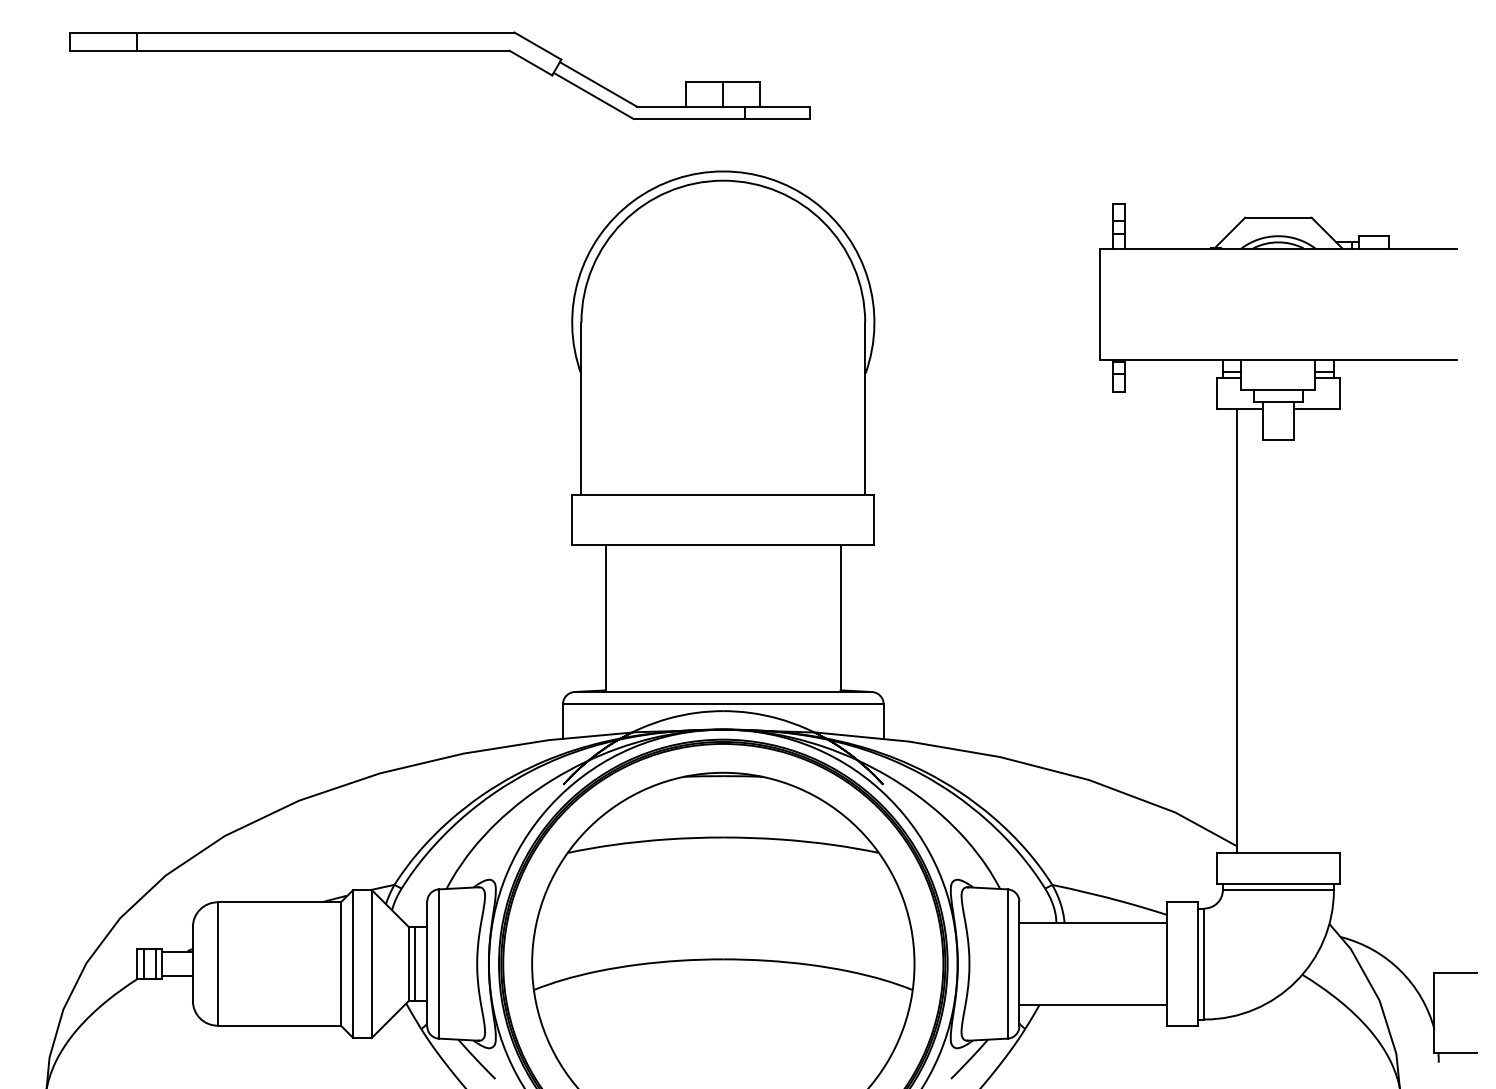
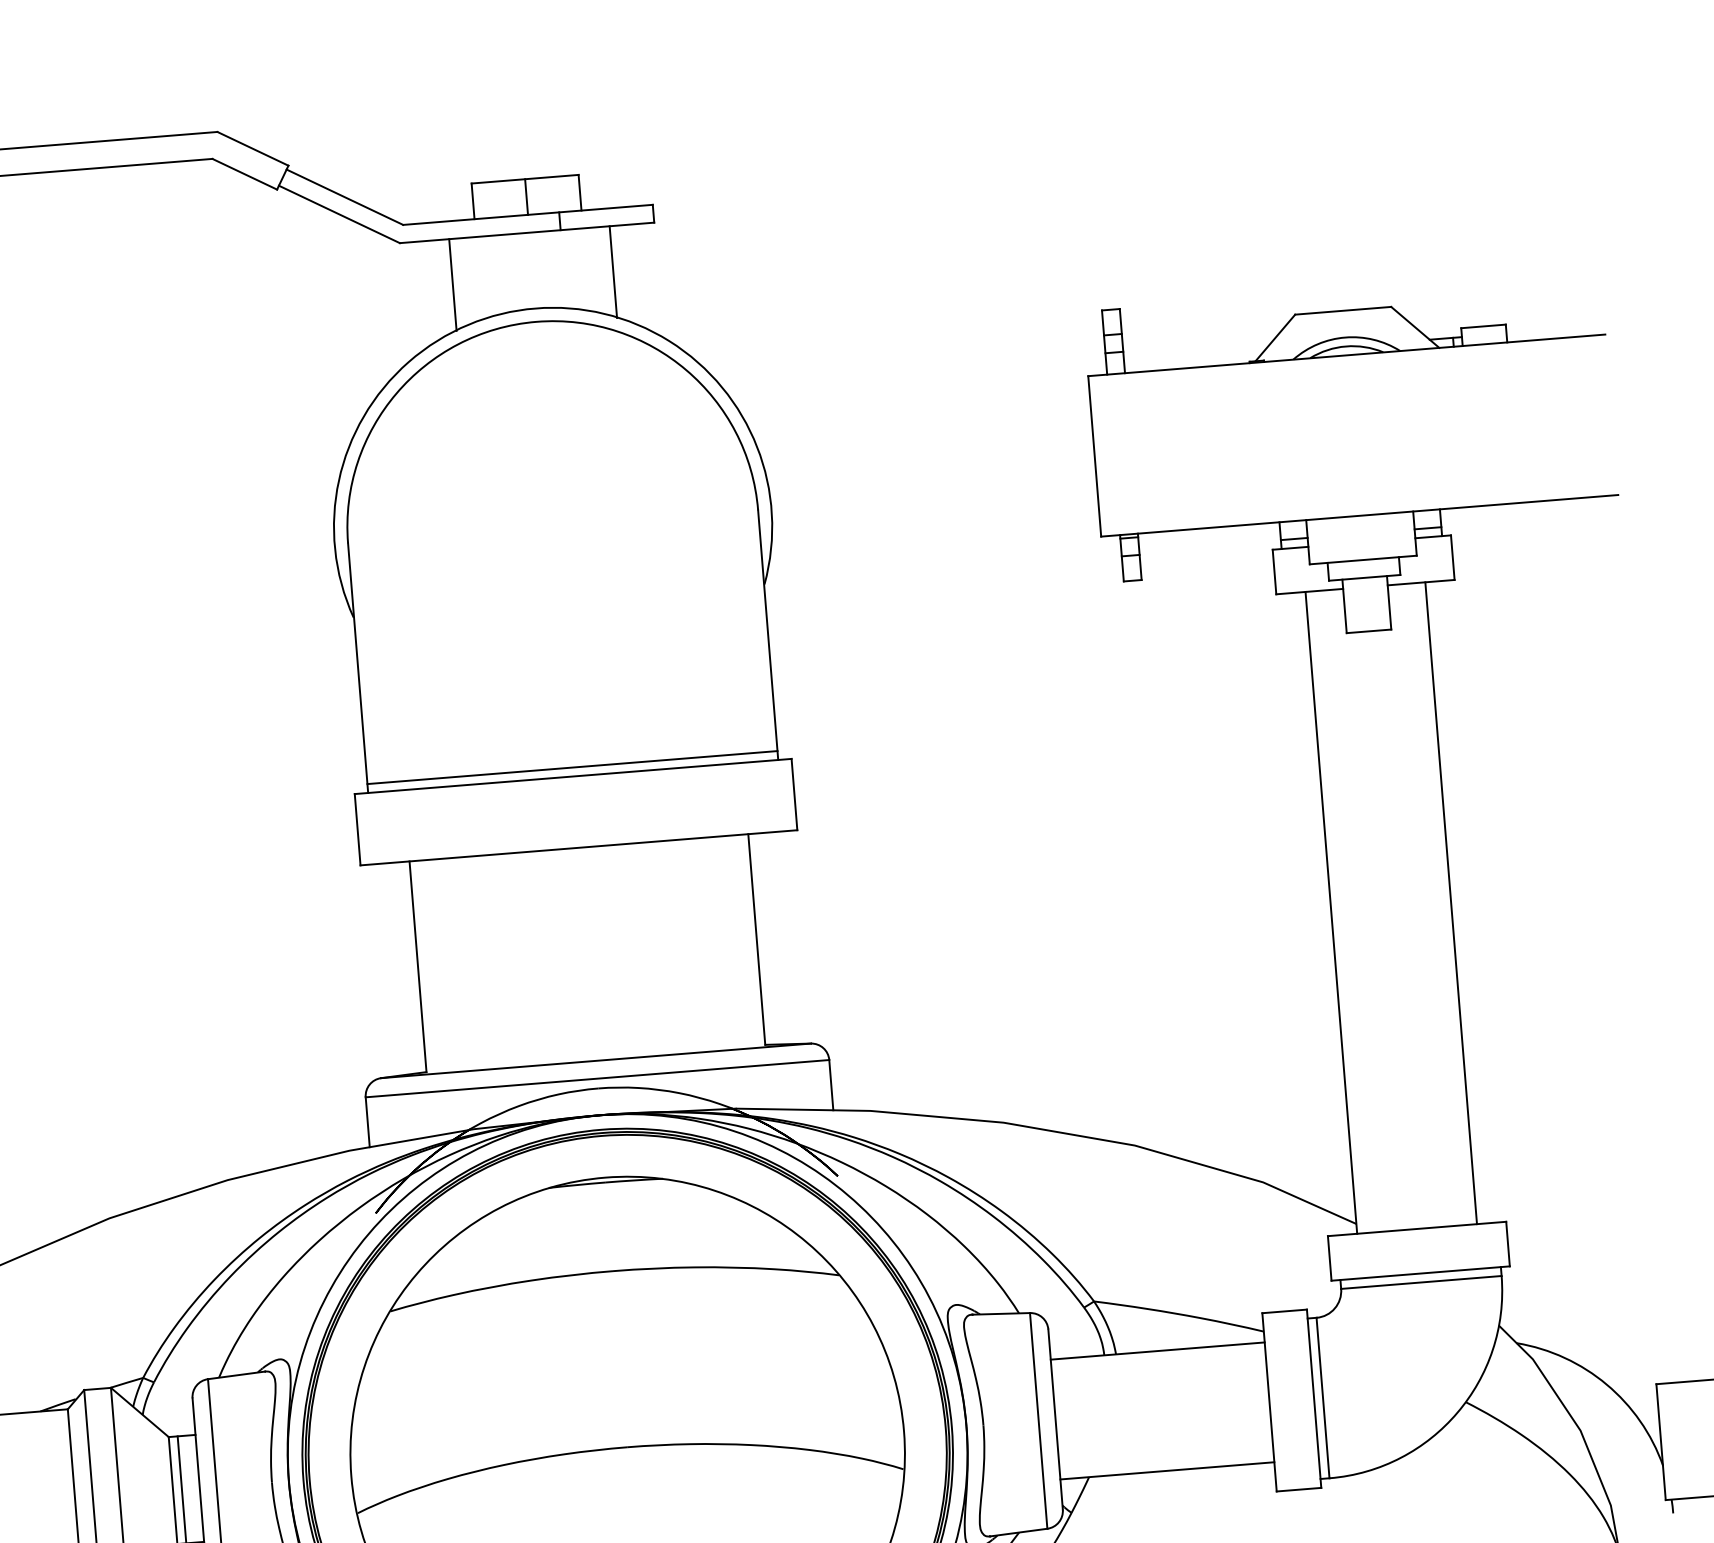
line: (667, 150) -> (452, 284), added
line: (778, 150) -> (612, 271), added
line: (723, 489) -> (572, 768), added
line: (1319, 630) -> (1450, 902), added

